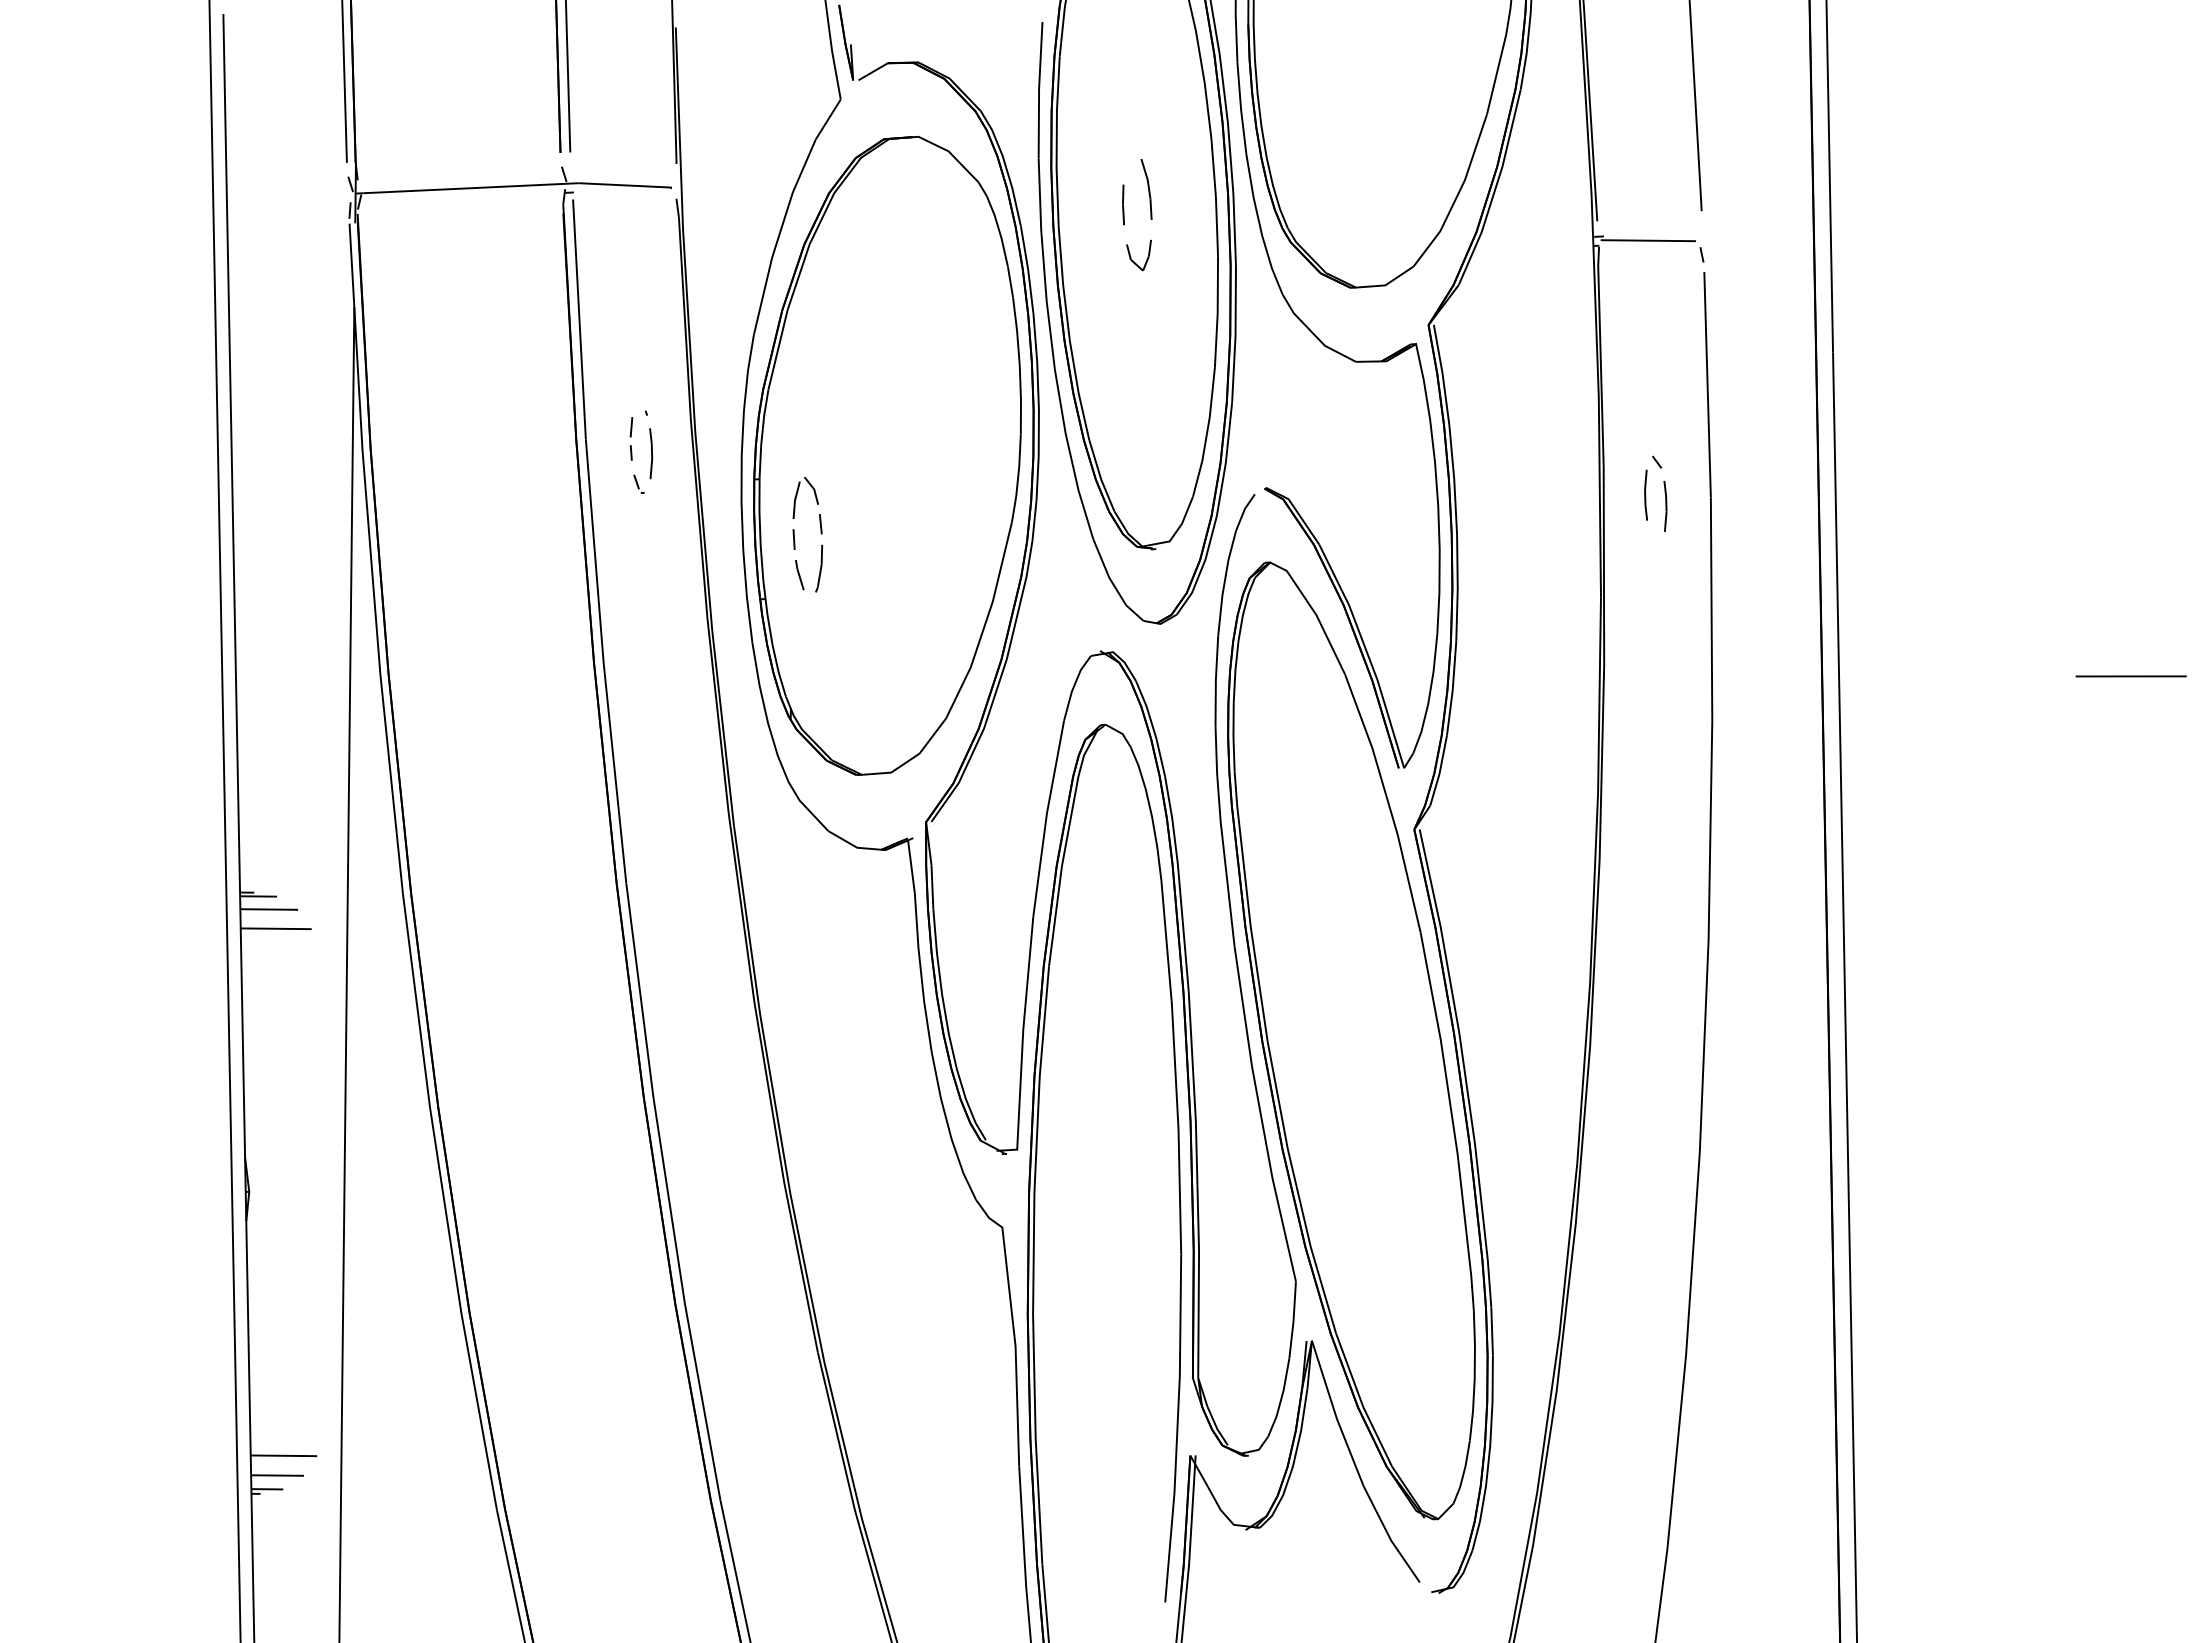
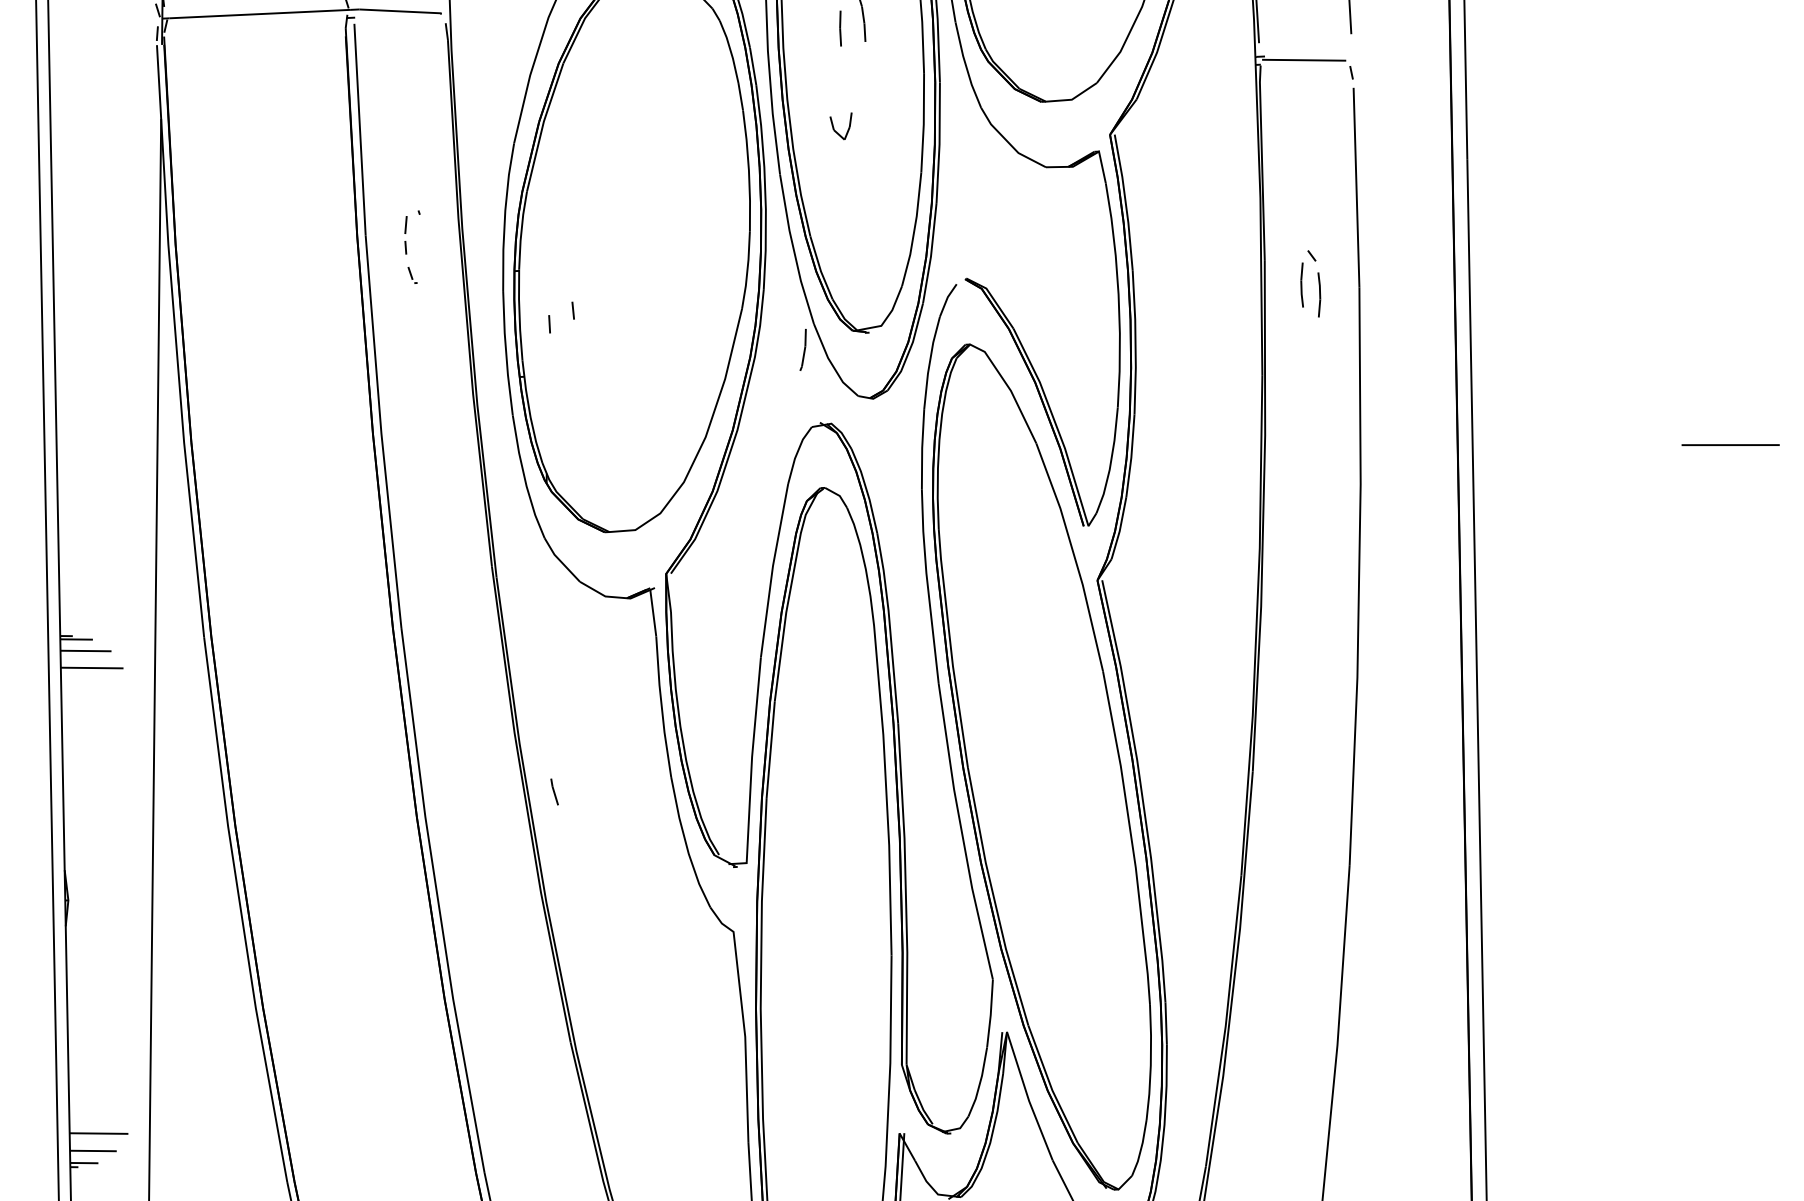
part: (1133, 260) -> (836, 130), moved
part: (651, 453) -> (423, 248), removed
part: (797, 495) -> (552, 285), removed
part: (819, 568) -> (803, 349), moved
line: (799, 575) -> (554, 792), moved

